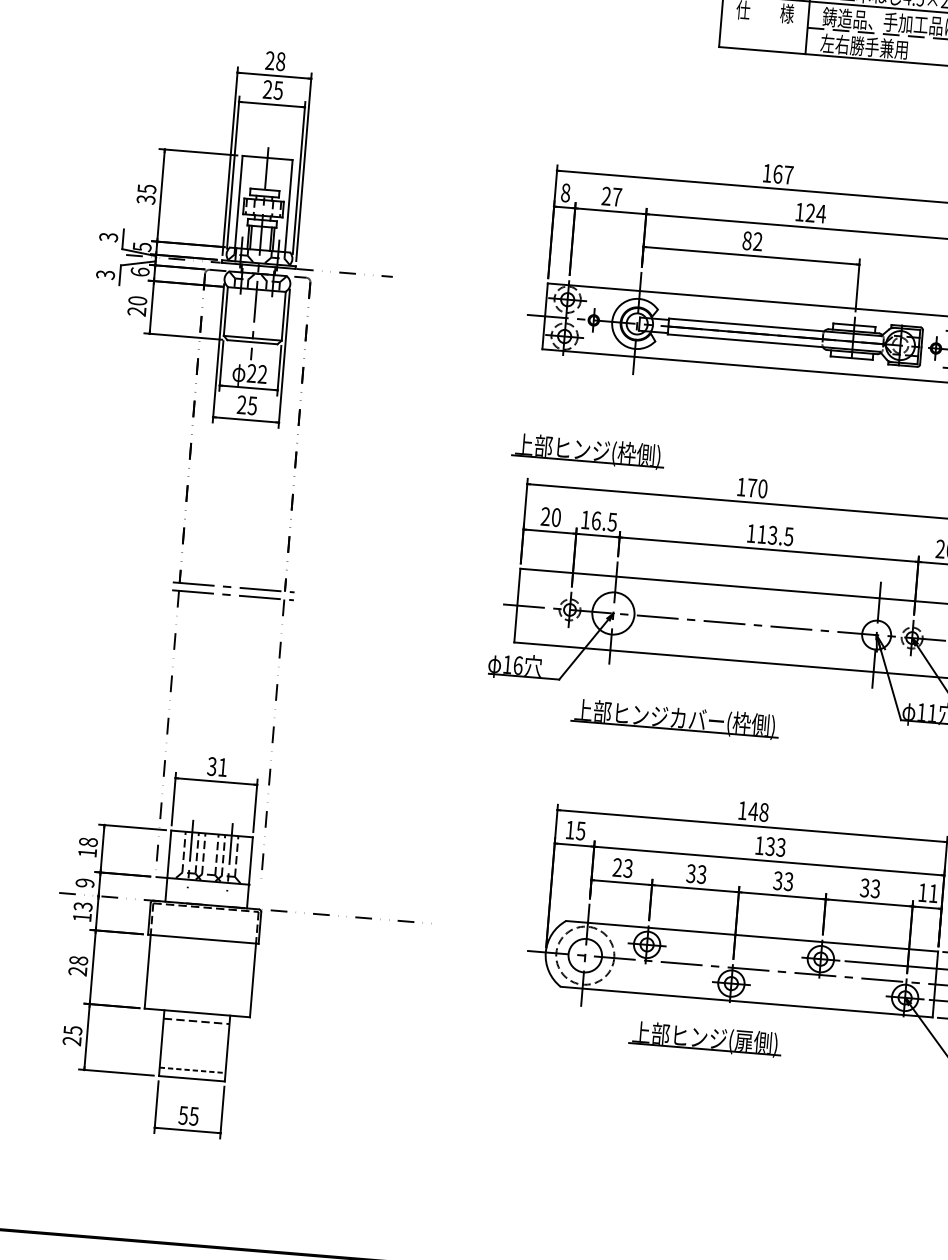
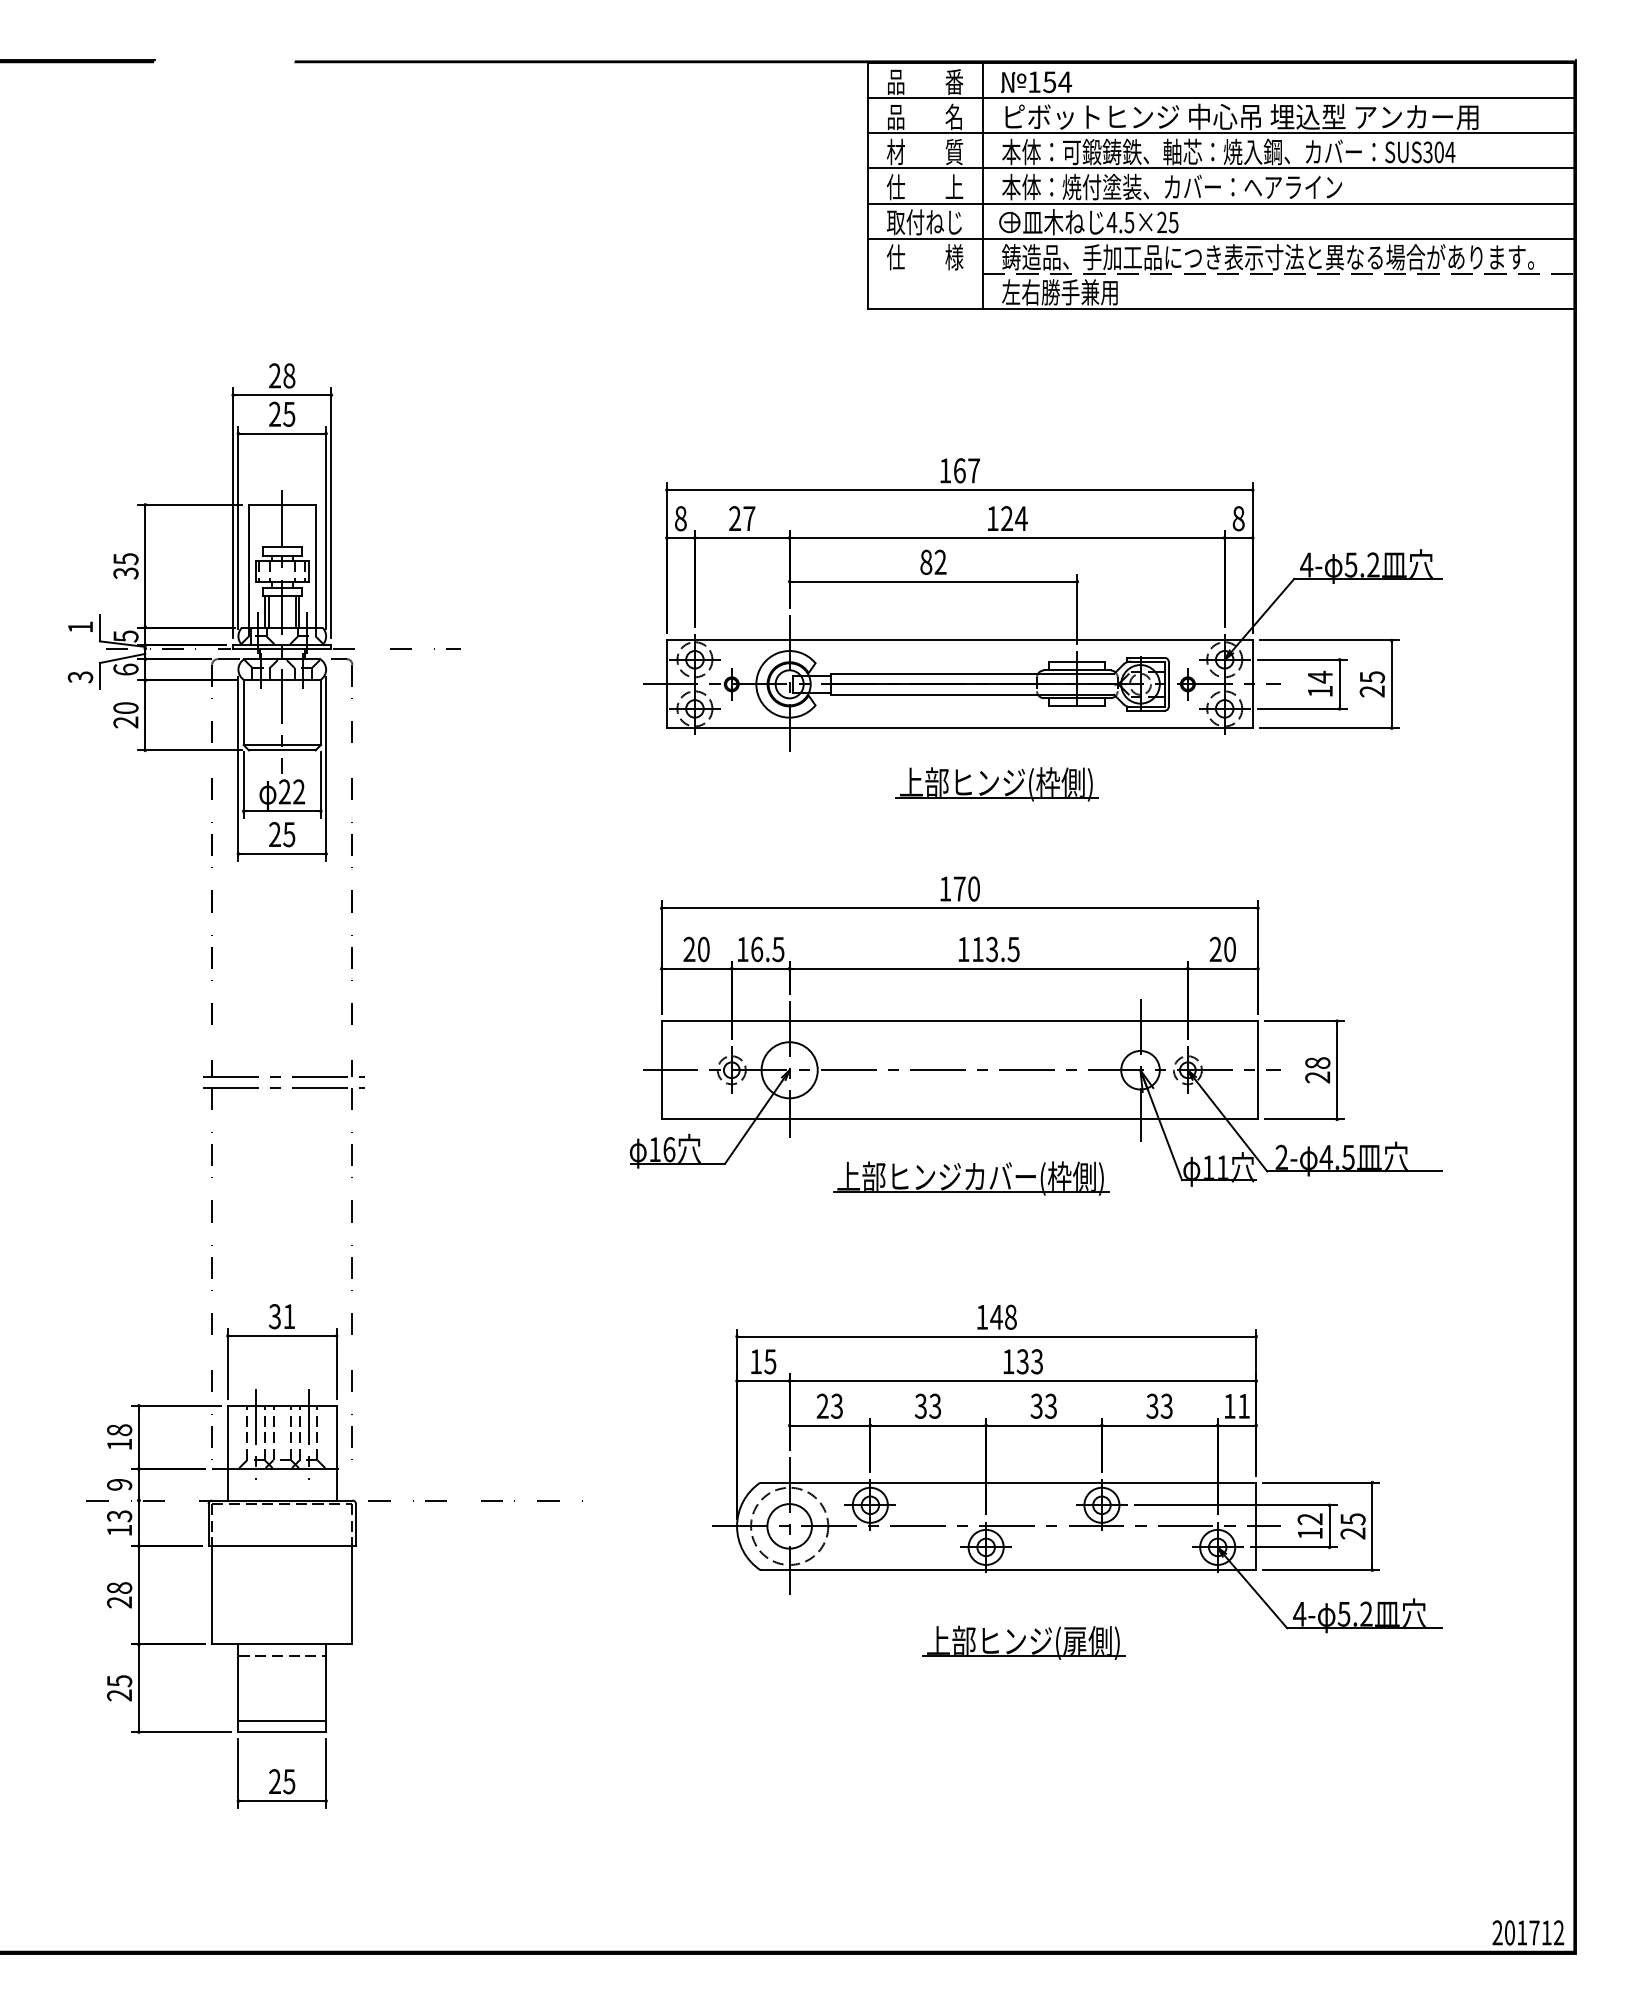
text: (108, 237) -> (80, 627), 3 -> 1
part: (588, 451) -> (996, 784), moved
part: (675, 719) -> (971, 1178), moved
part: (705, 1038) -> (1023, 1642), moved
line: (192, 1070) -> (282, 1720), dashed -> solid
text: (183, 1115) -> (274, 1781), 55 -> 25

